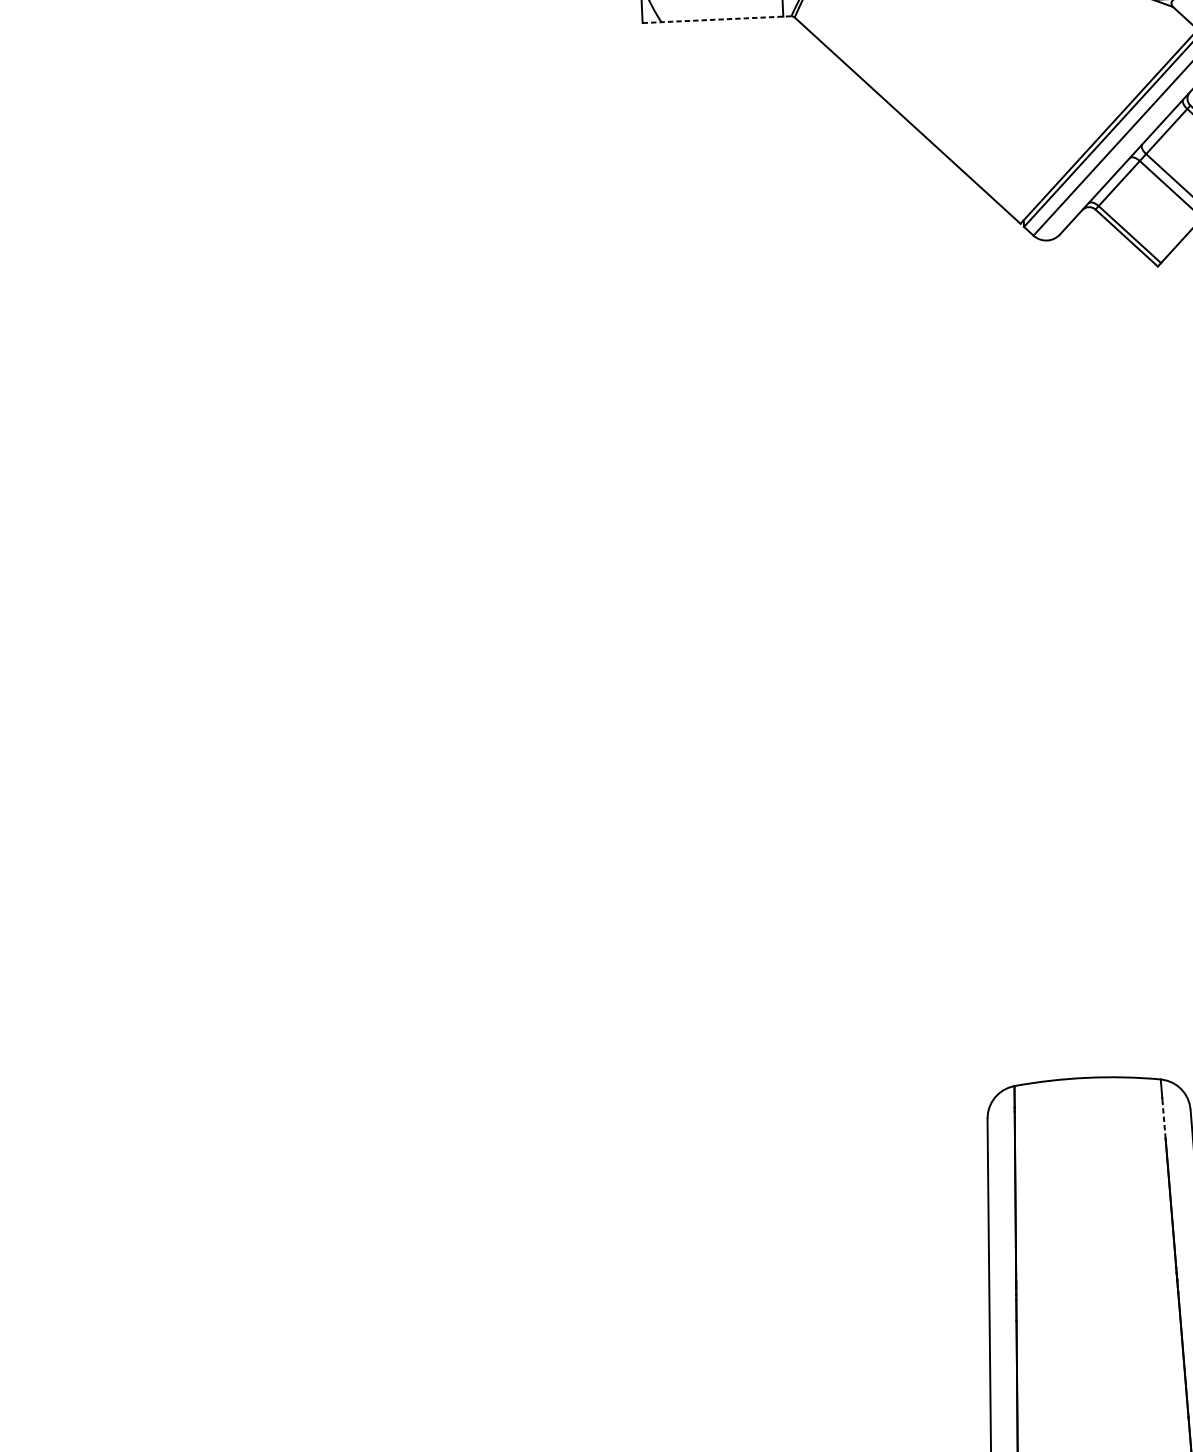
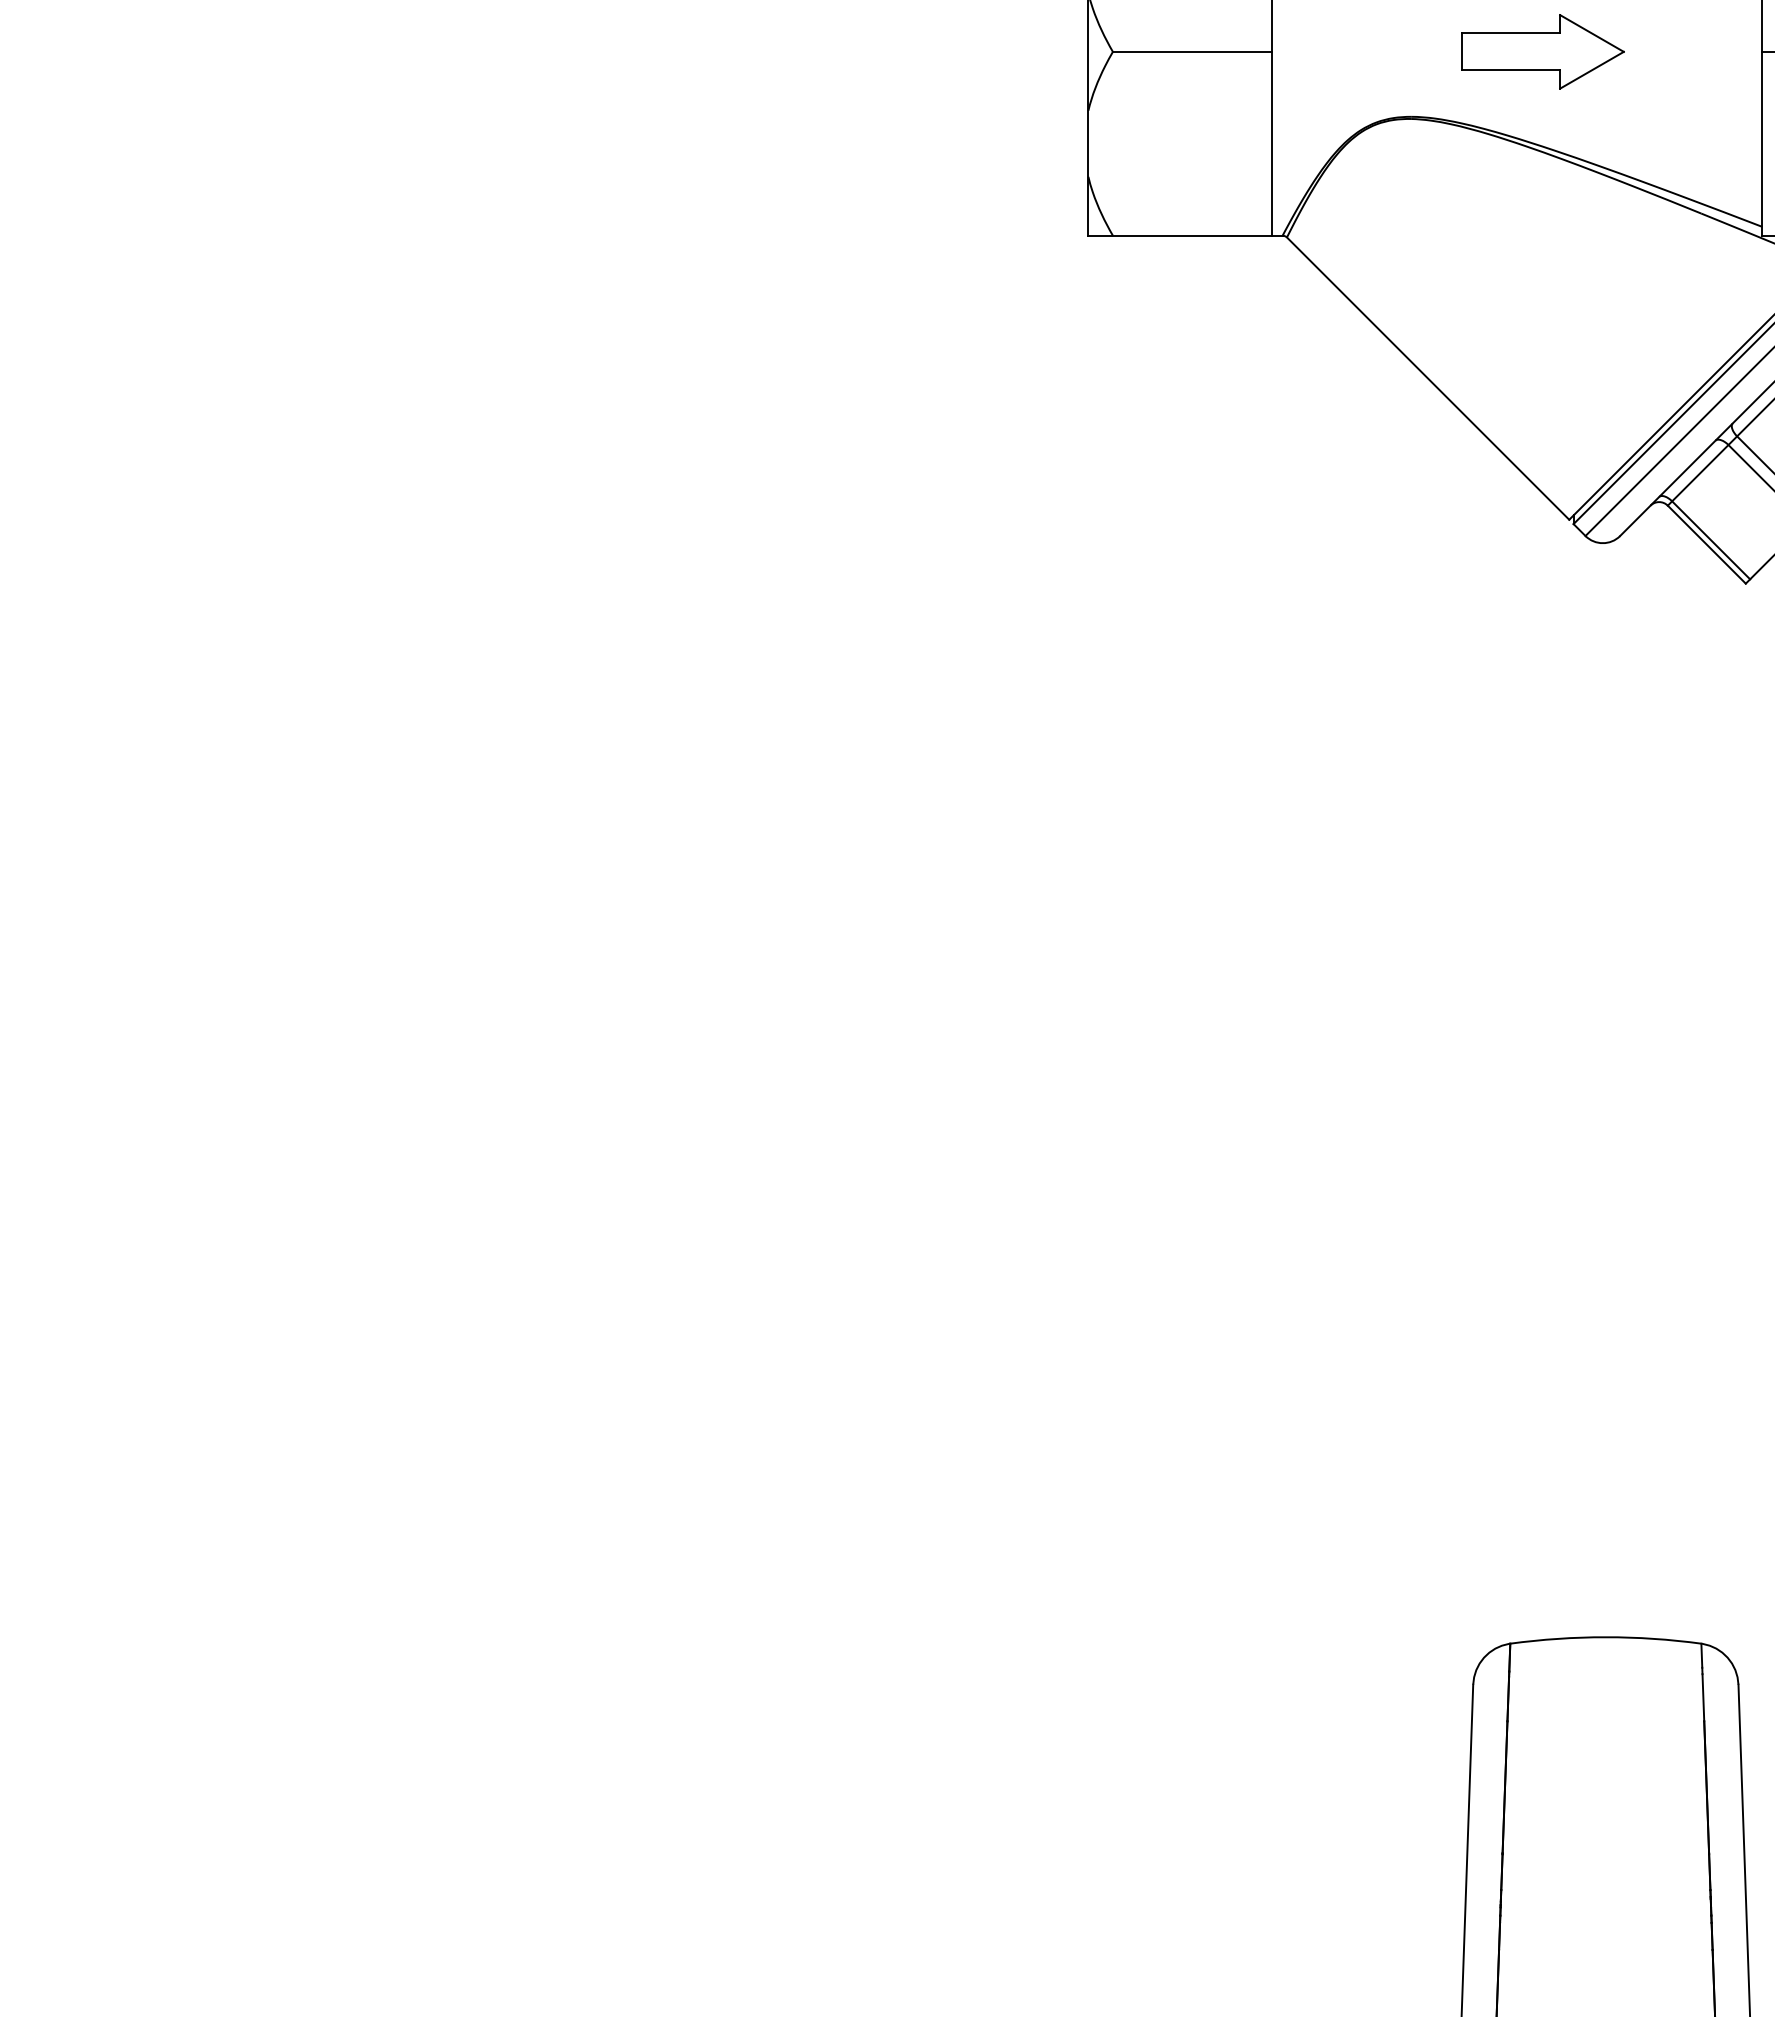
line: (717, 19) -> (1186, 235), dashed -> solid
line: (1164, 1120) -> (1703, 1697), dashed -> solid

